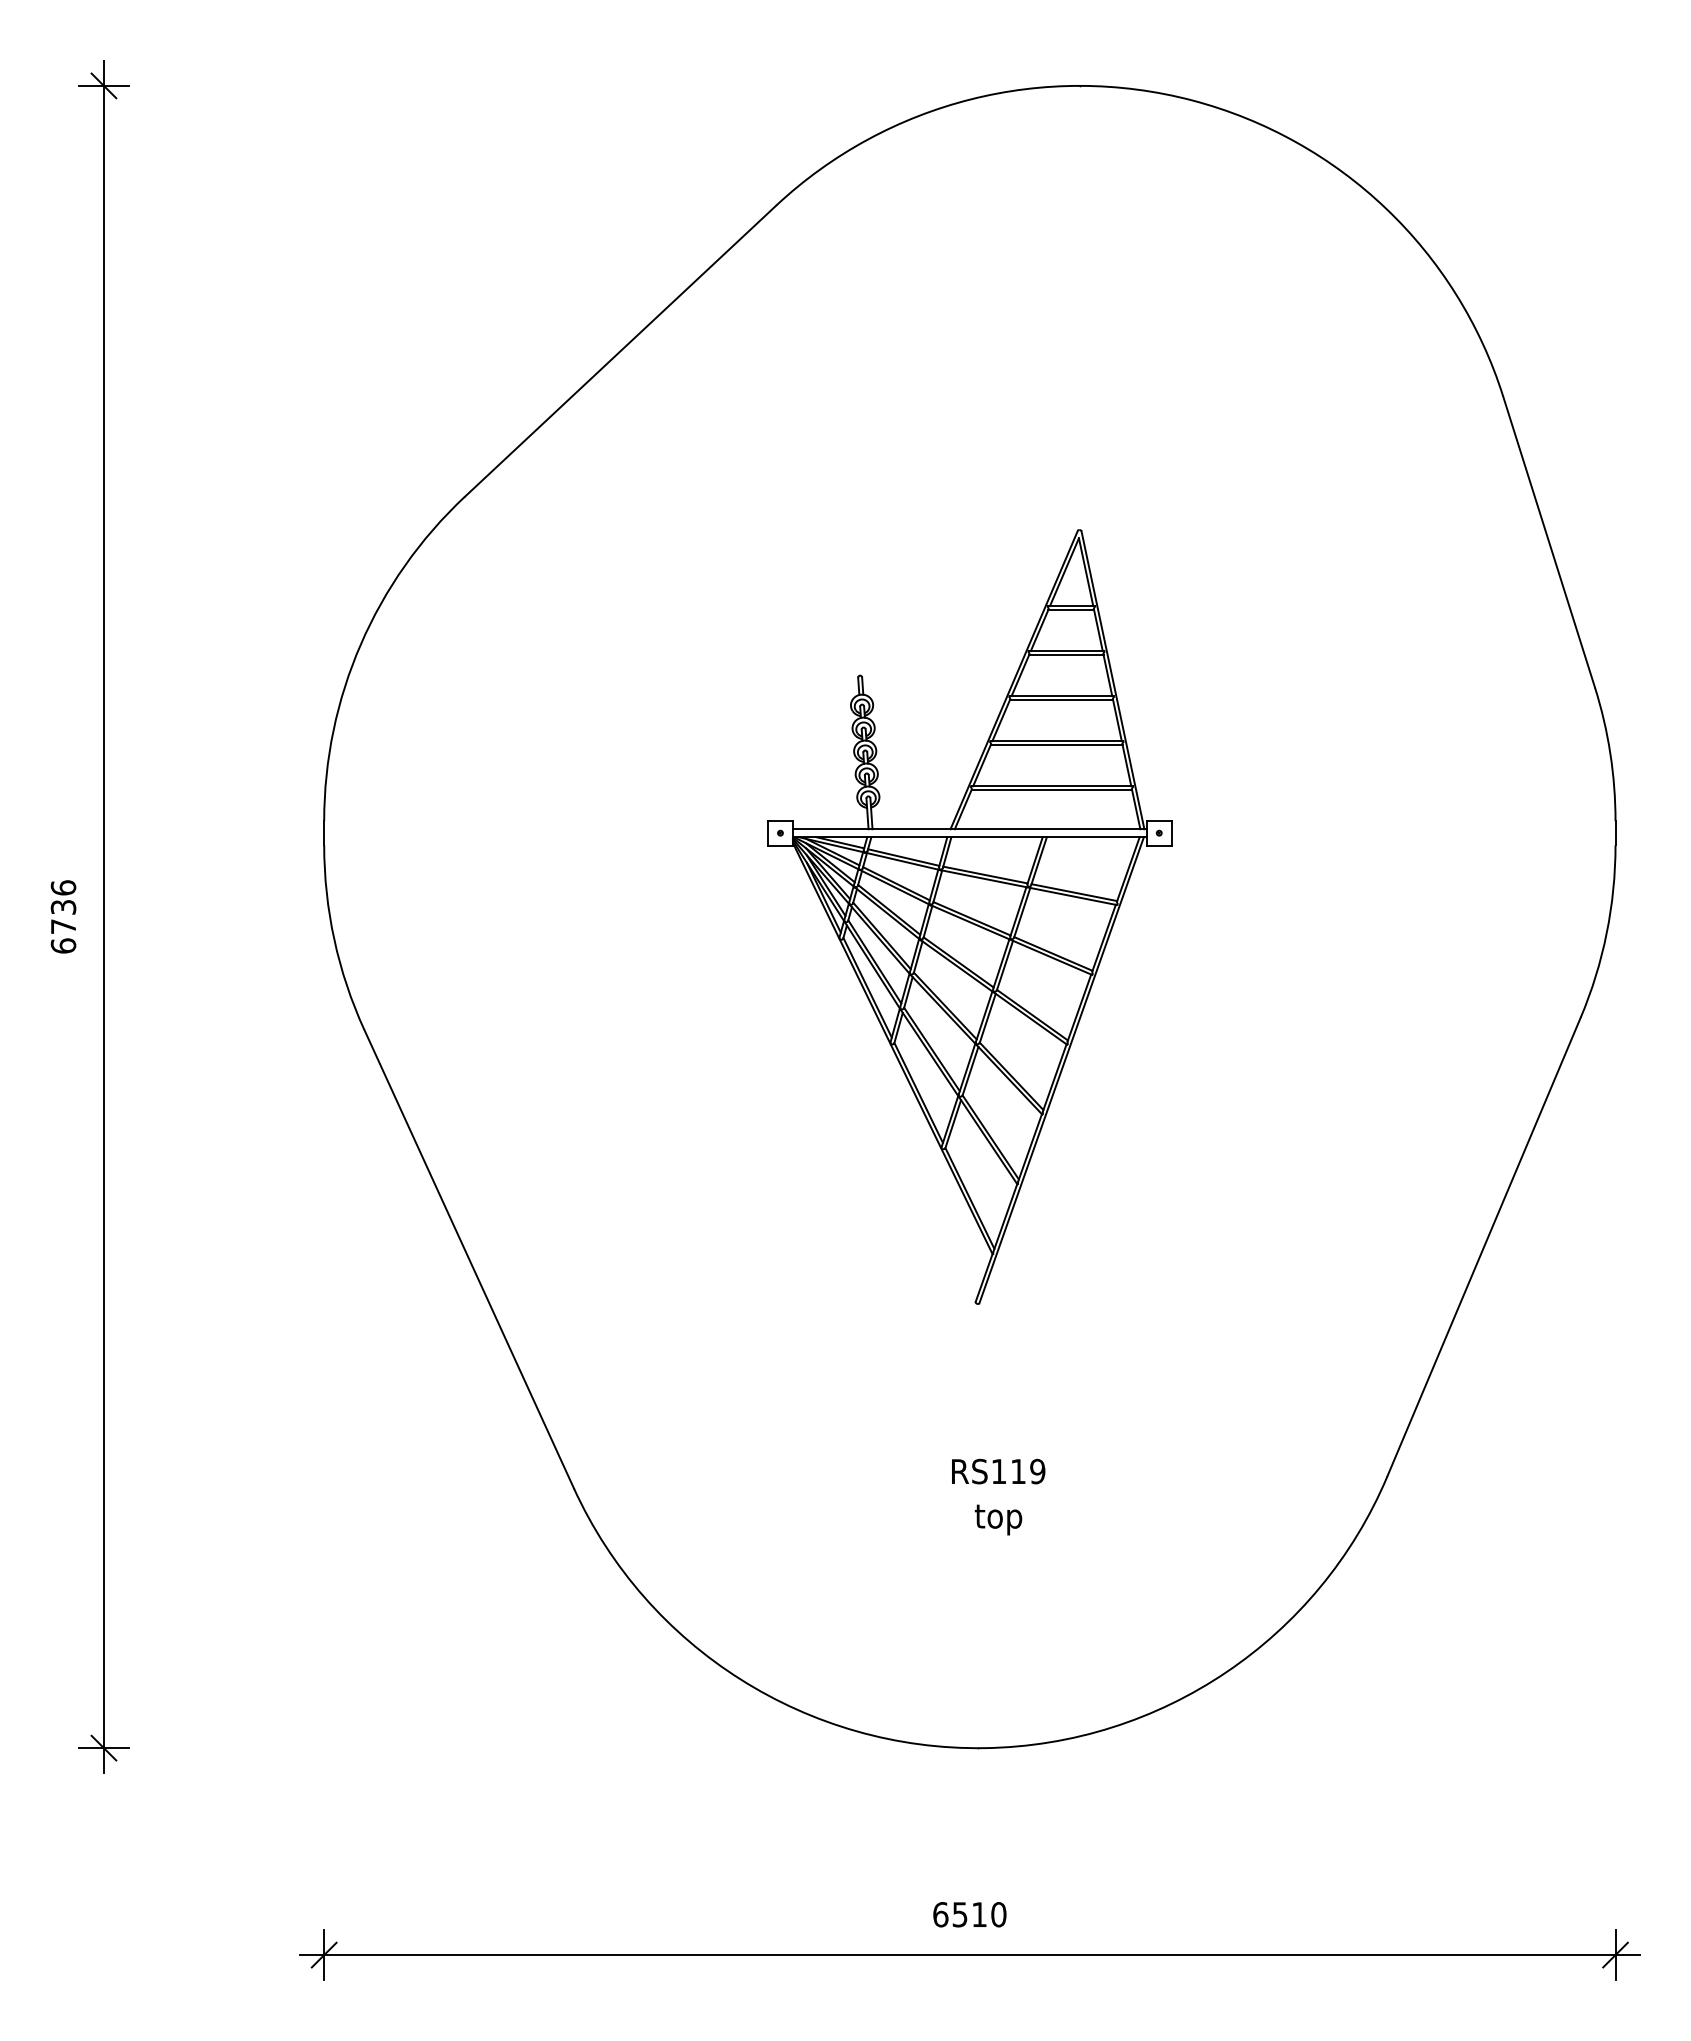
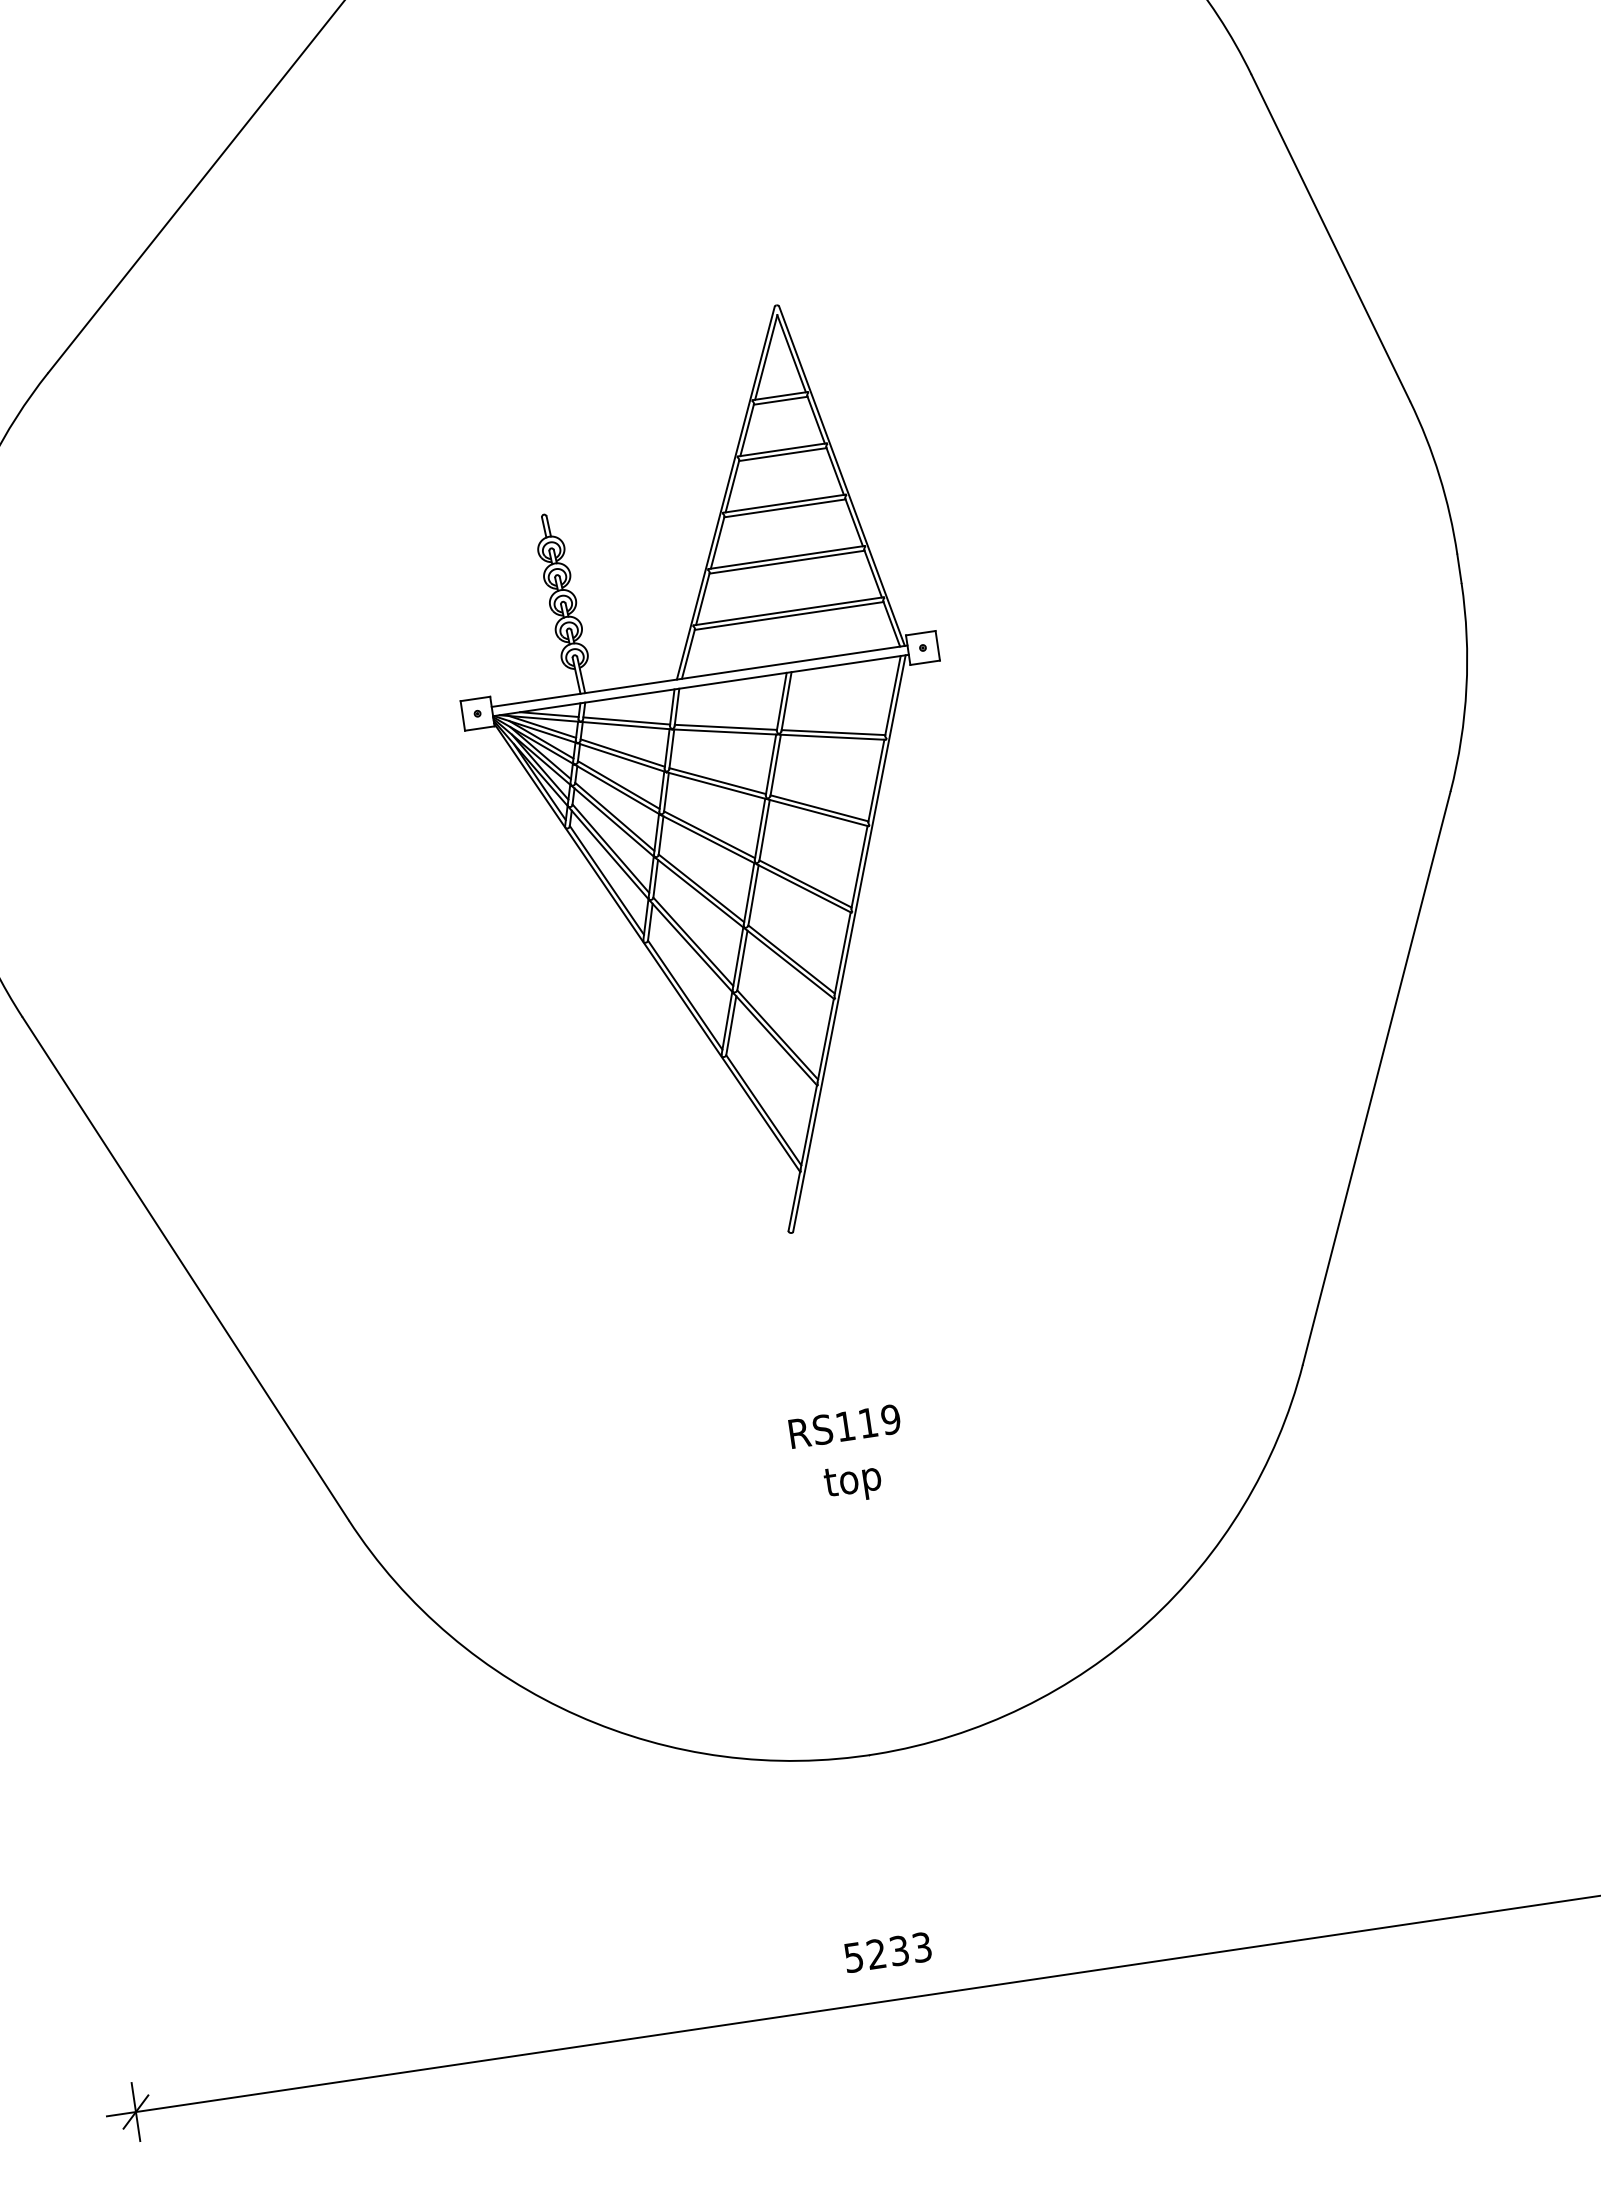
text: (969, 1914) -> (887, 1952), 6510 -> 5233

